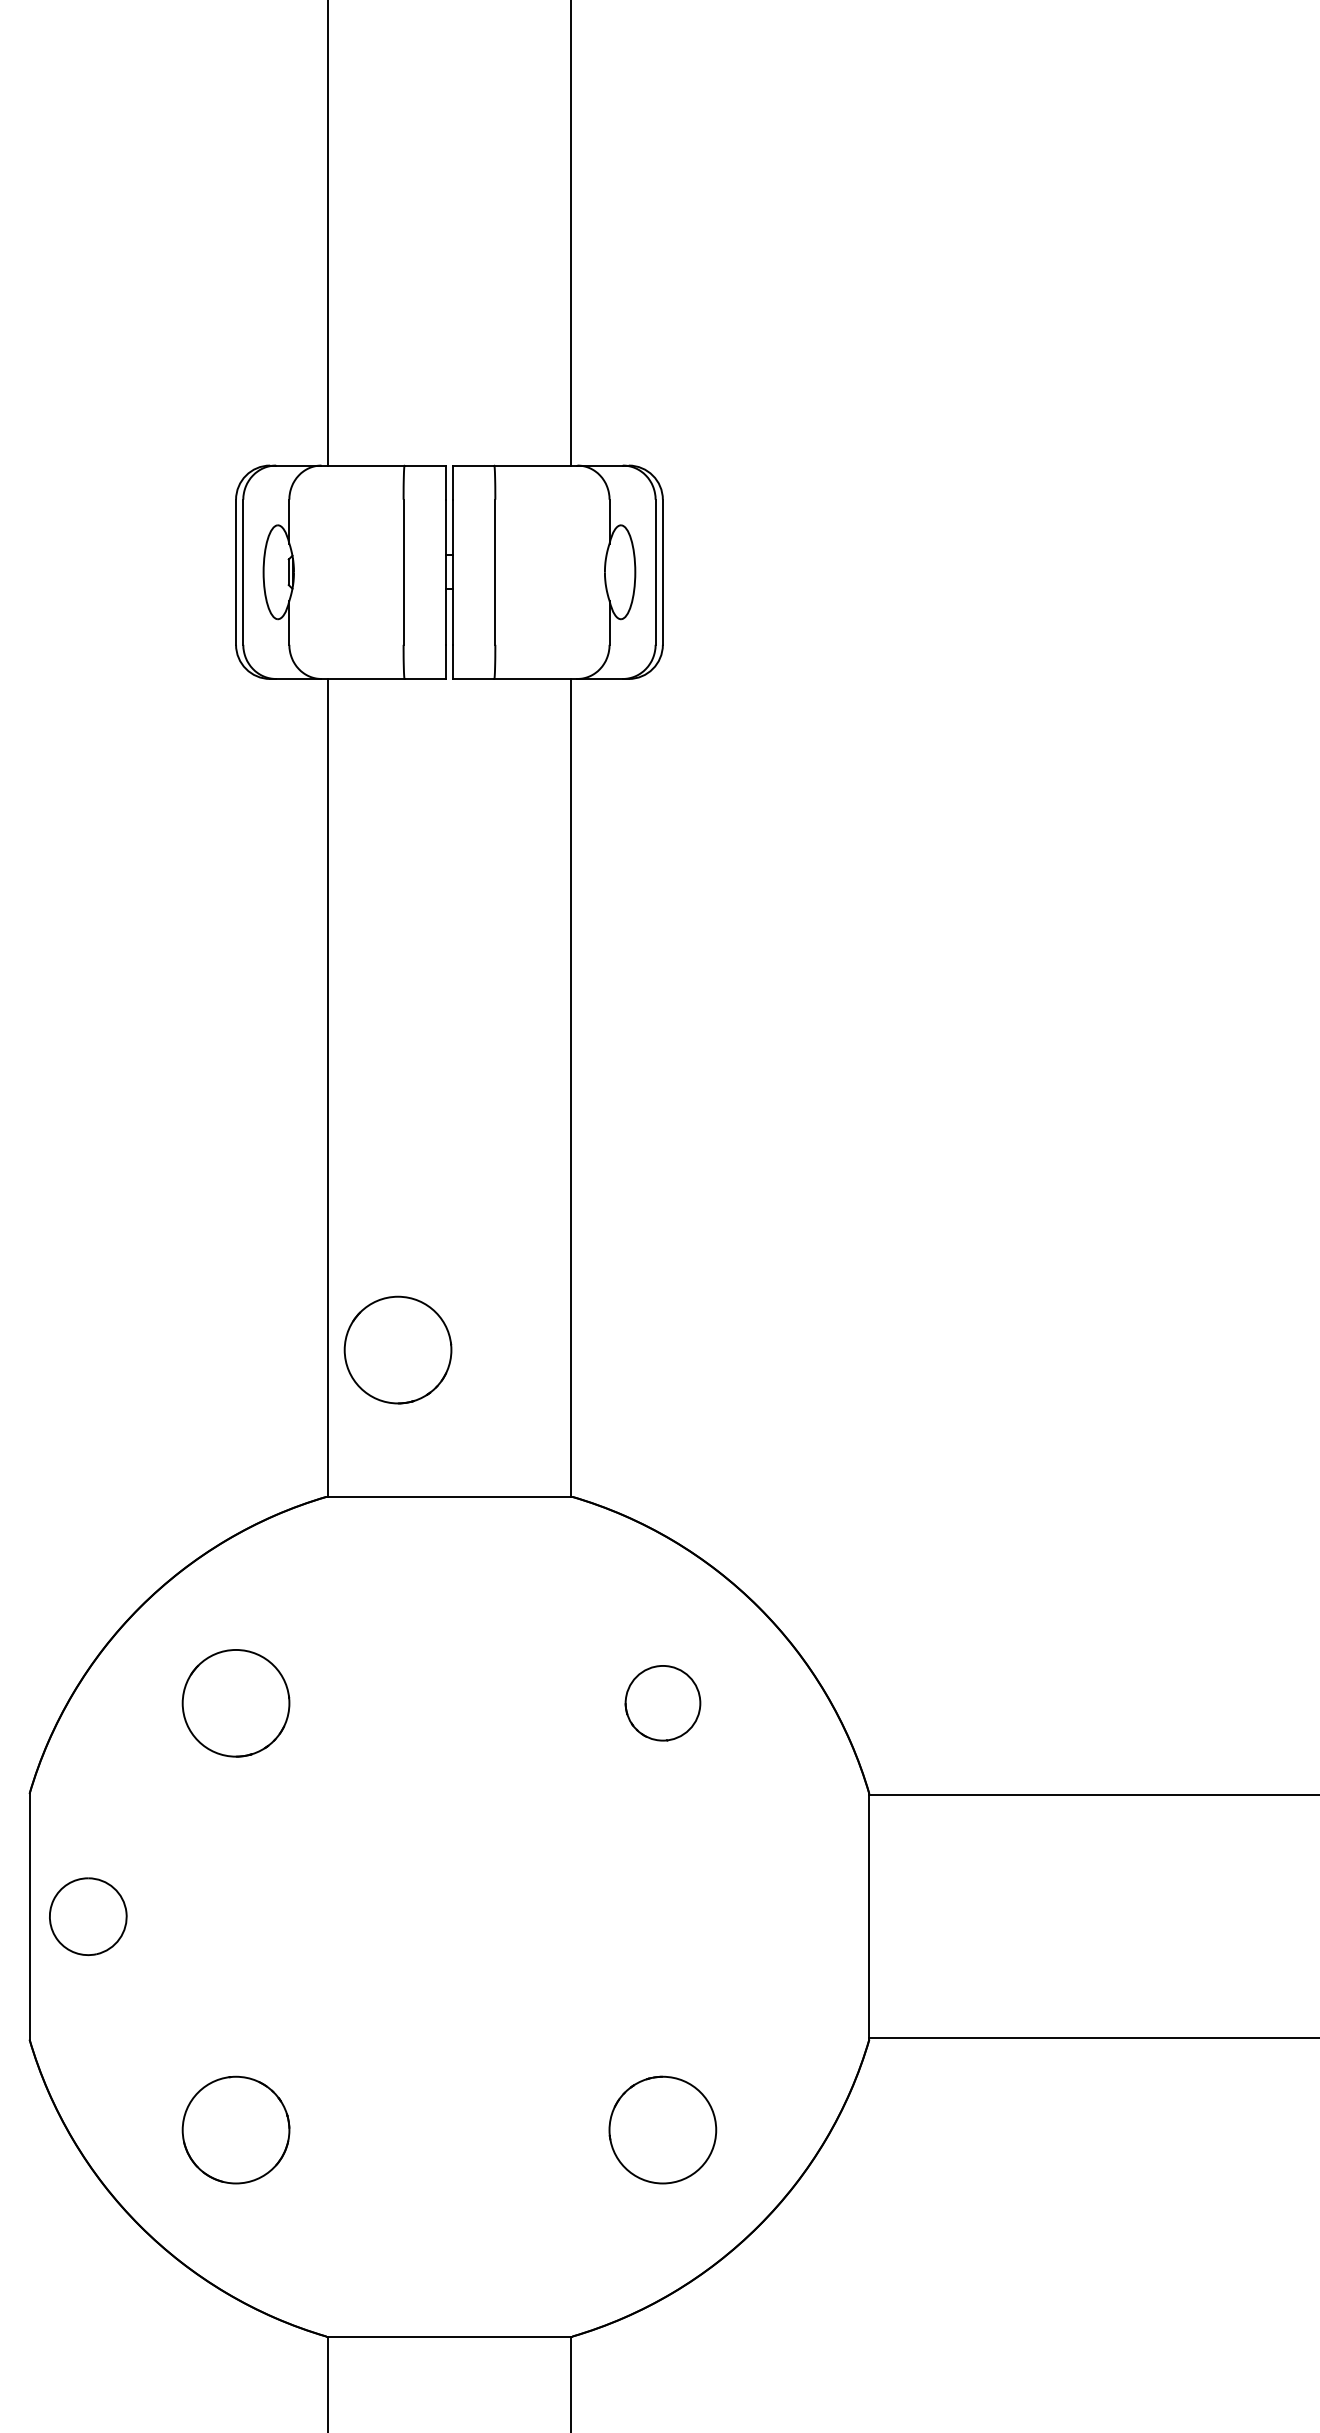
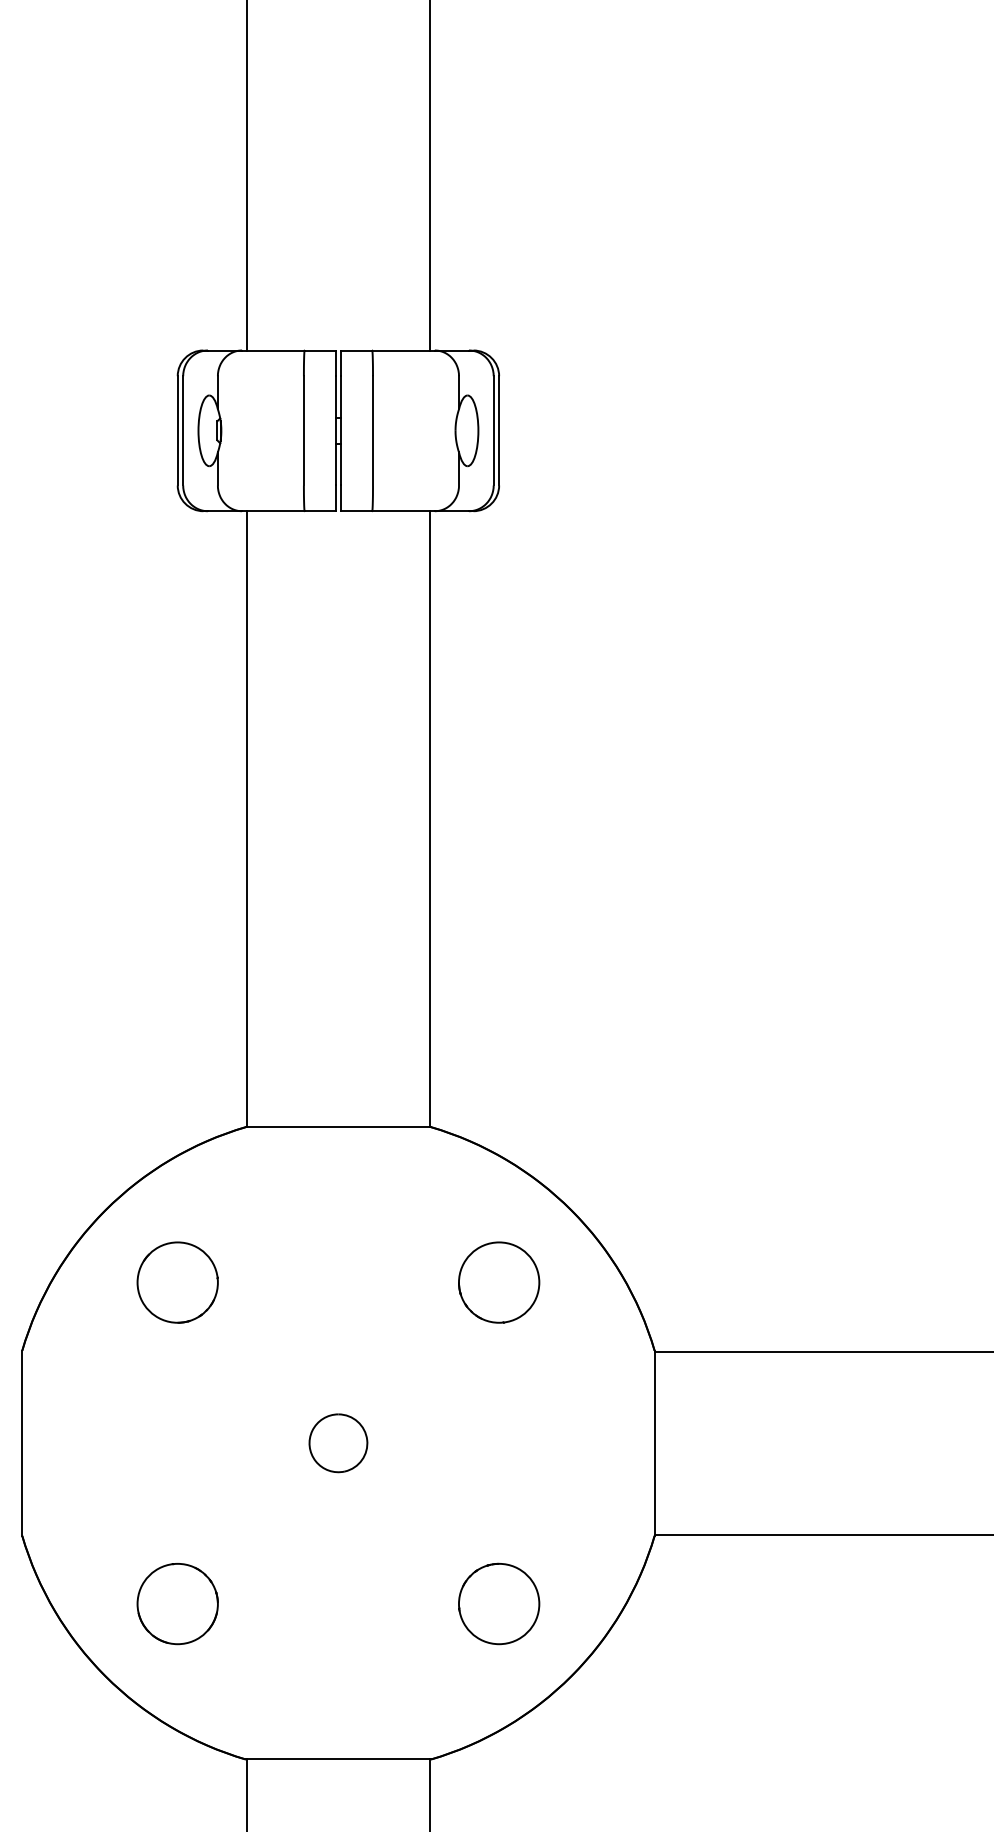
circle: (397, 1349) -> (299, 1016), removed
circle: (663, 1703) -> (499, 1282), size x1.43
part: (88, 1916) -> (338, 1443), moved

